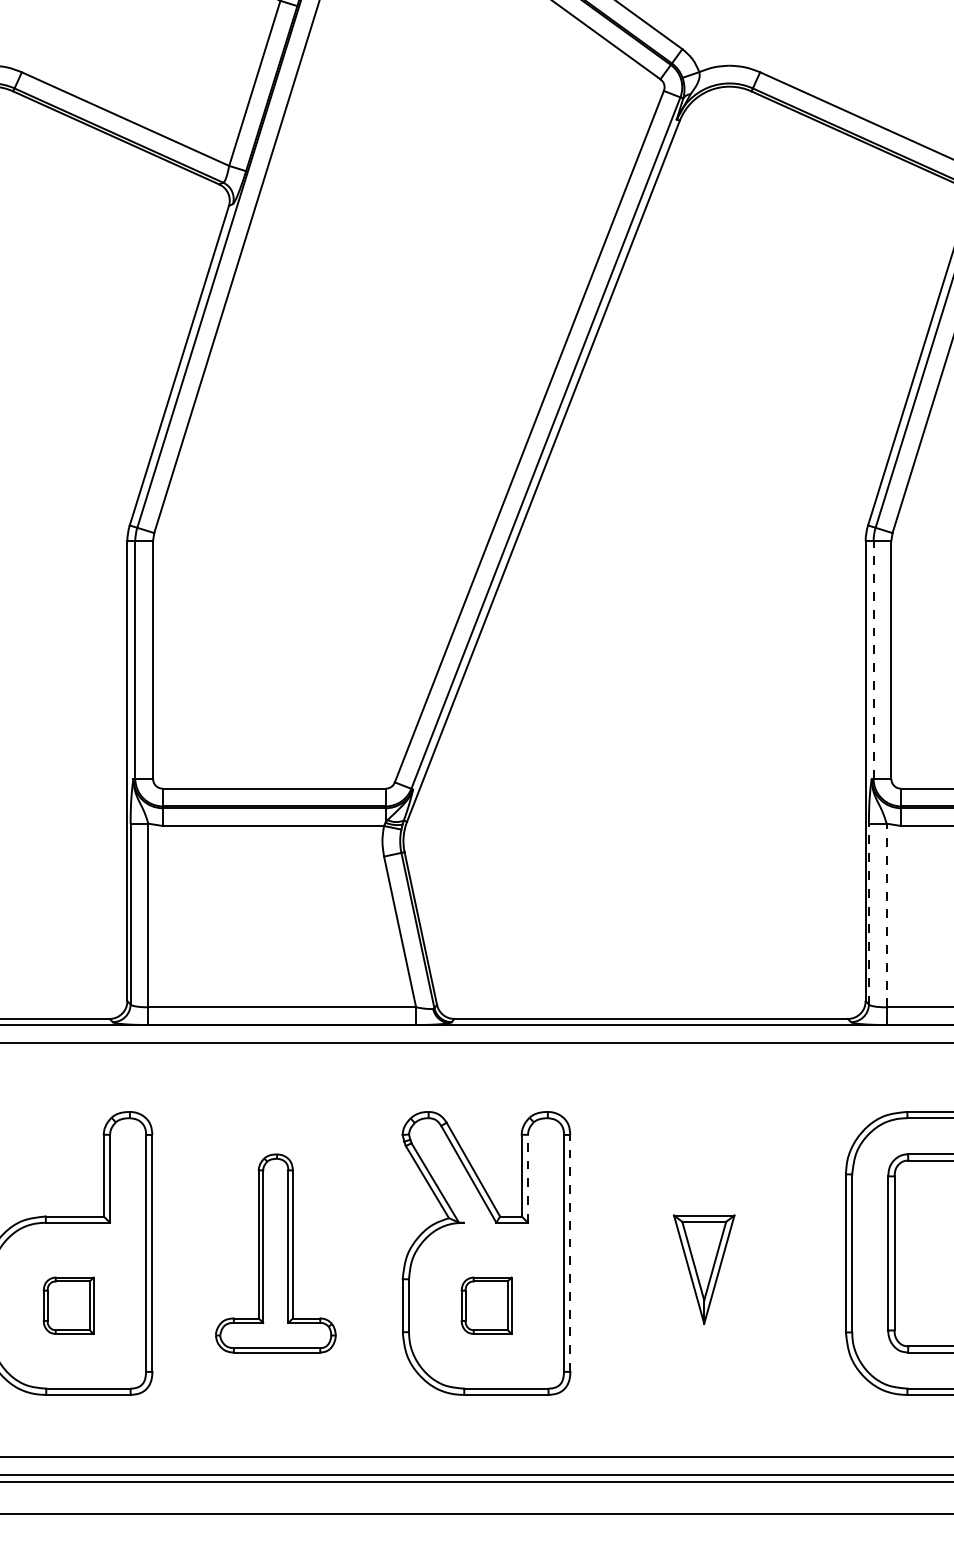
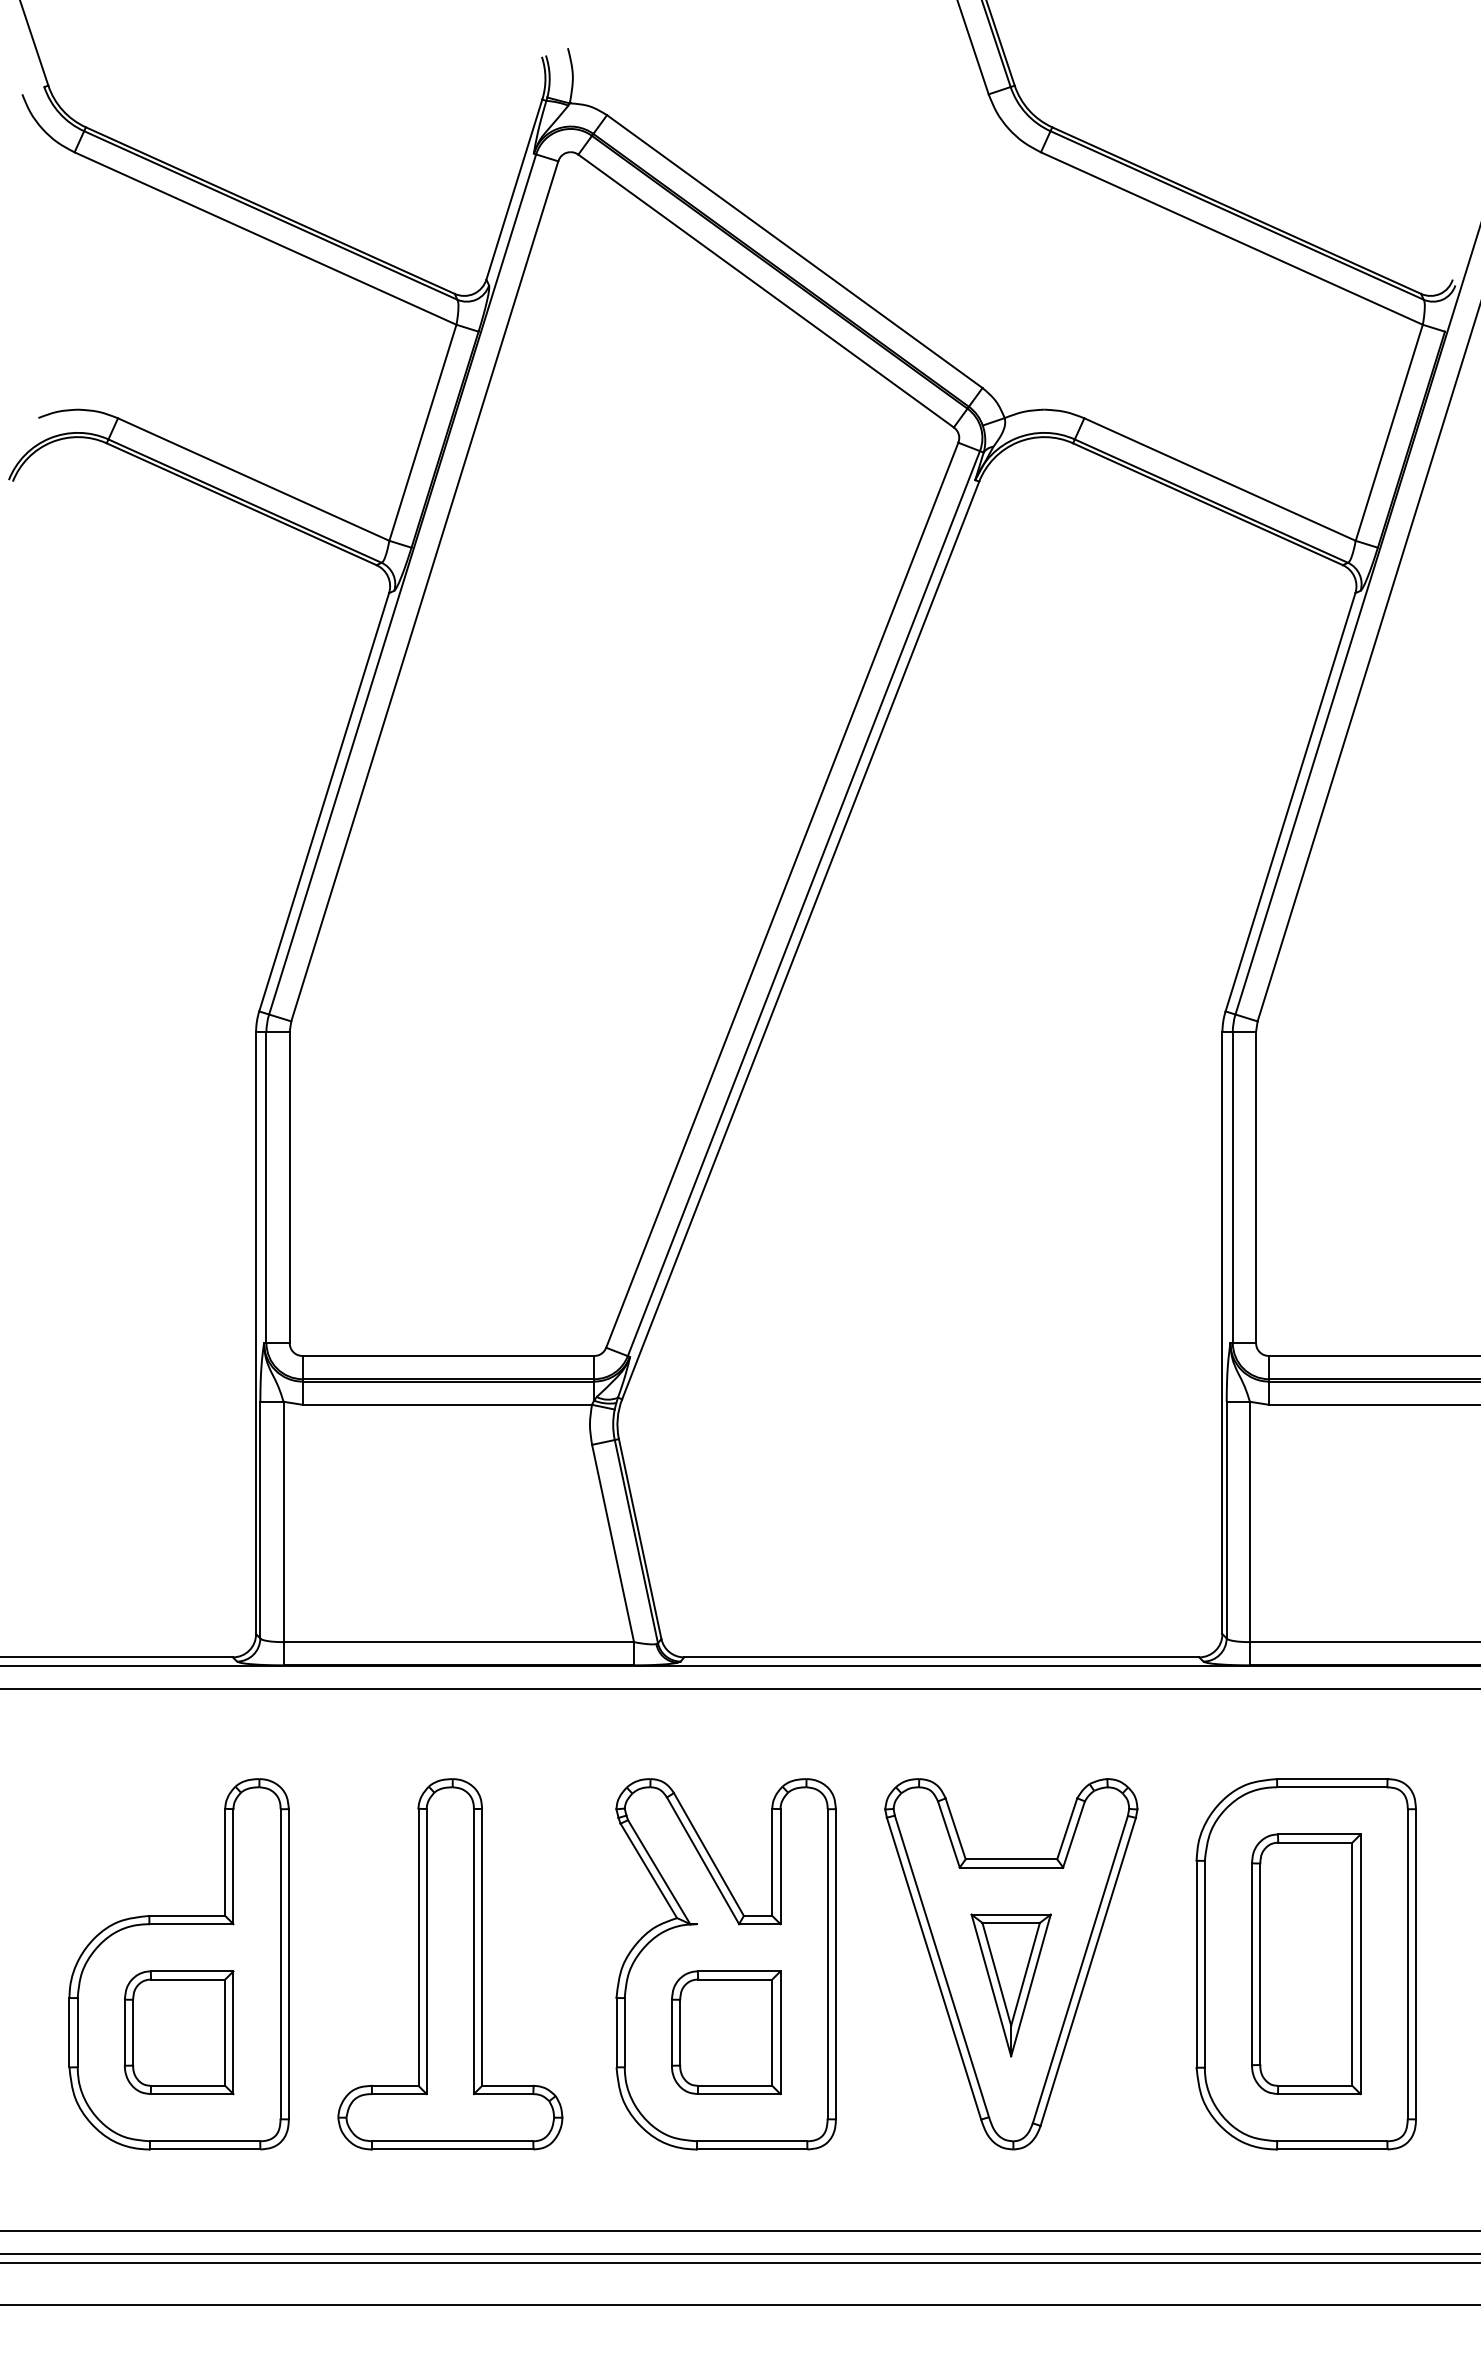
line: (873, 659) -> (1232, 1187), dashed -> solid
line: (868, 913) -> (1226, 1519), dashed -> solid
line: (886, 915) -> (1249, 1521), dashed -> solid
line: (528, 1178) -> (780, 1866), dashed -> solid
line: (570, 1252) -> (835, 1963), dashed -> solid
part: (275, 1253) -> (450, 1964), size x1.43
part: (704, 1253) -> (1011, 1964), added
part: (68, 1305) -> (179, 2032), size x1.67
part: (486, 1305) -> (726, 2032), size x1.67

